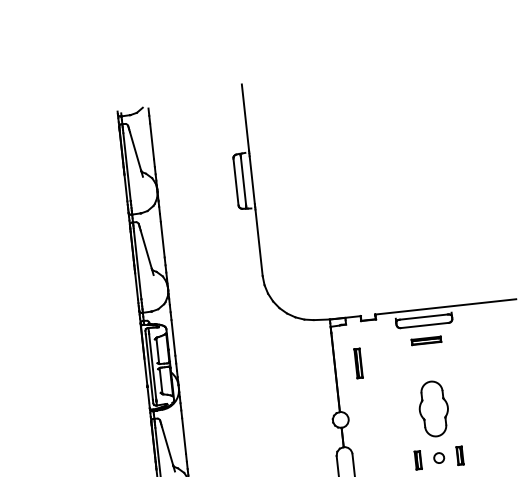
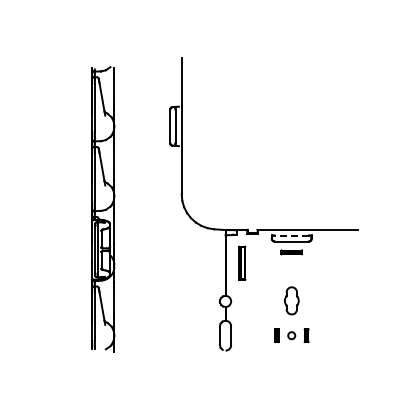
line: (423, 317) -> (291, 235), solid -> dashed
part: (358, 362) -> (242, 262), size x1.6
part: (433, 408) -> (291, 300), size x0.7

